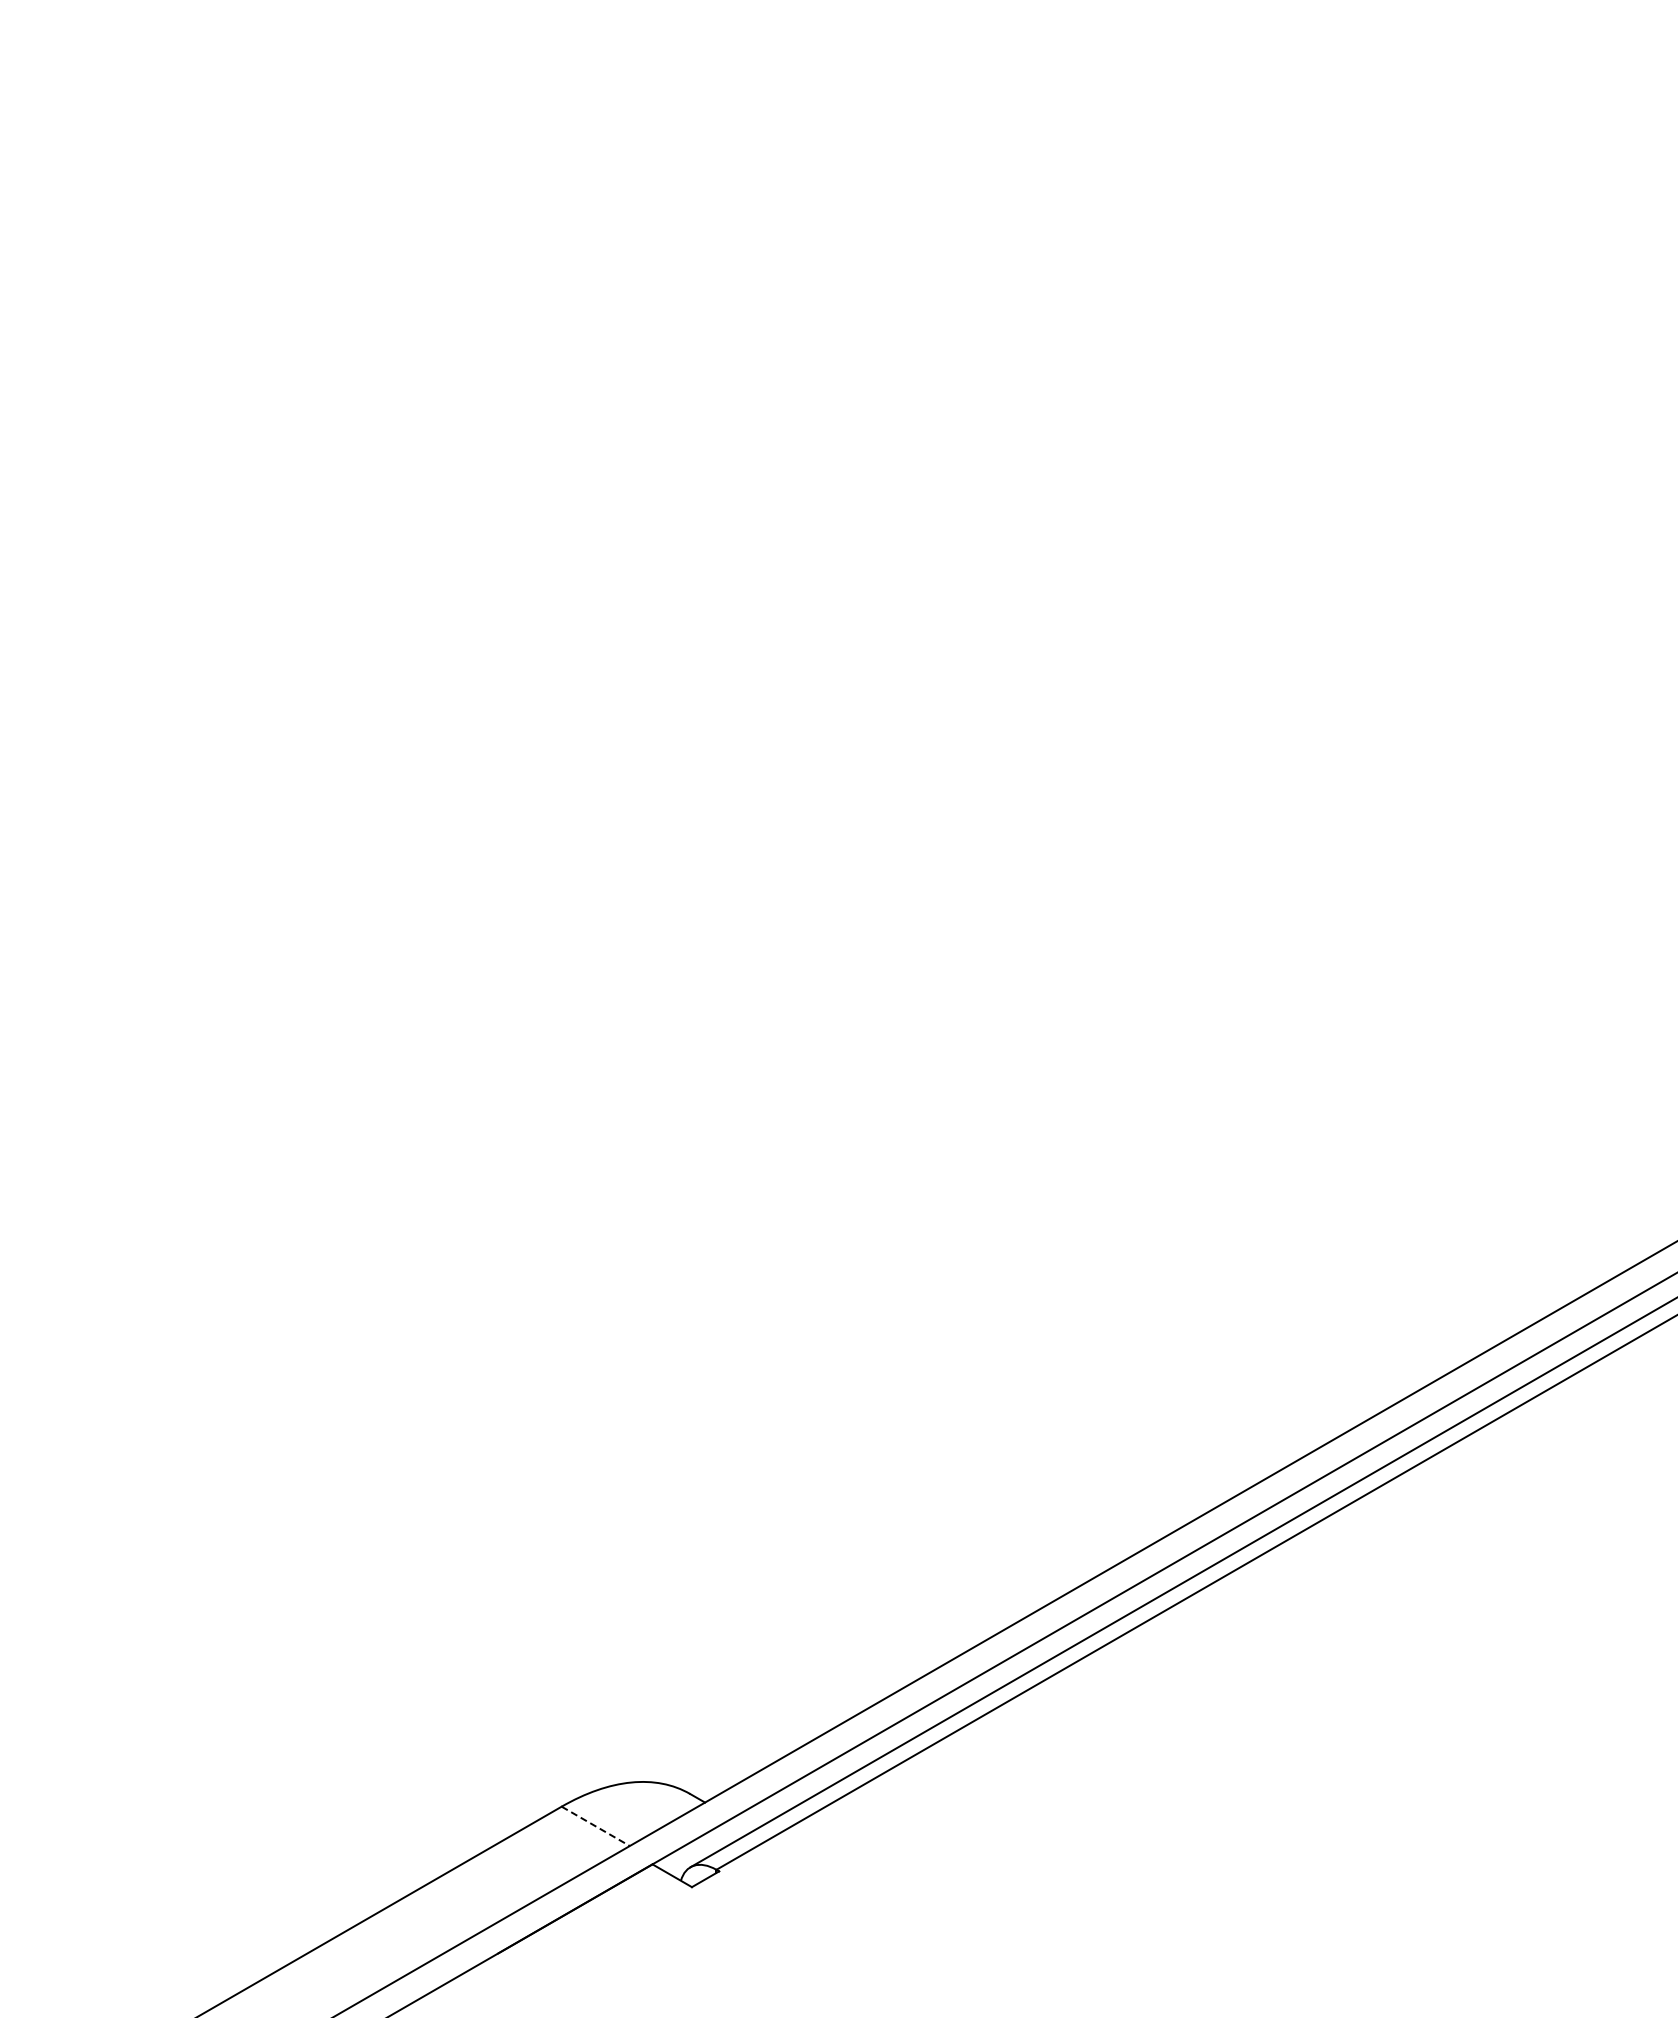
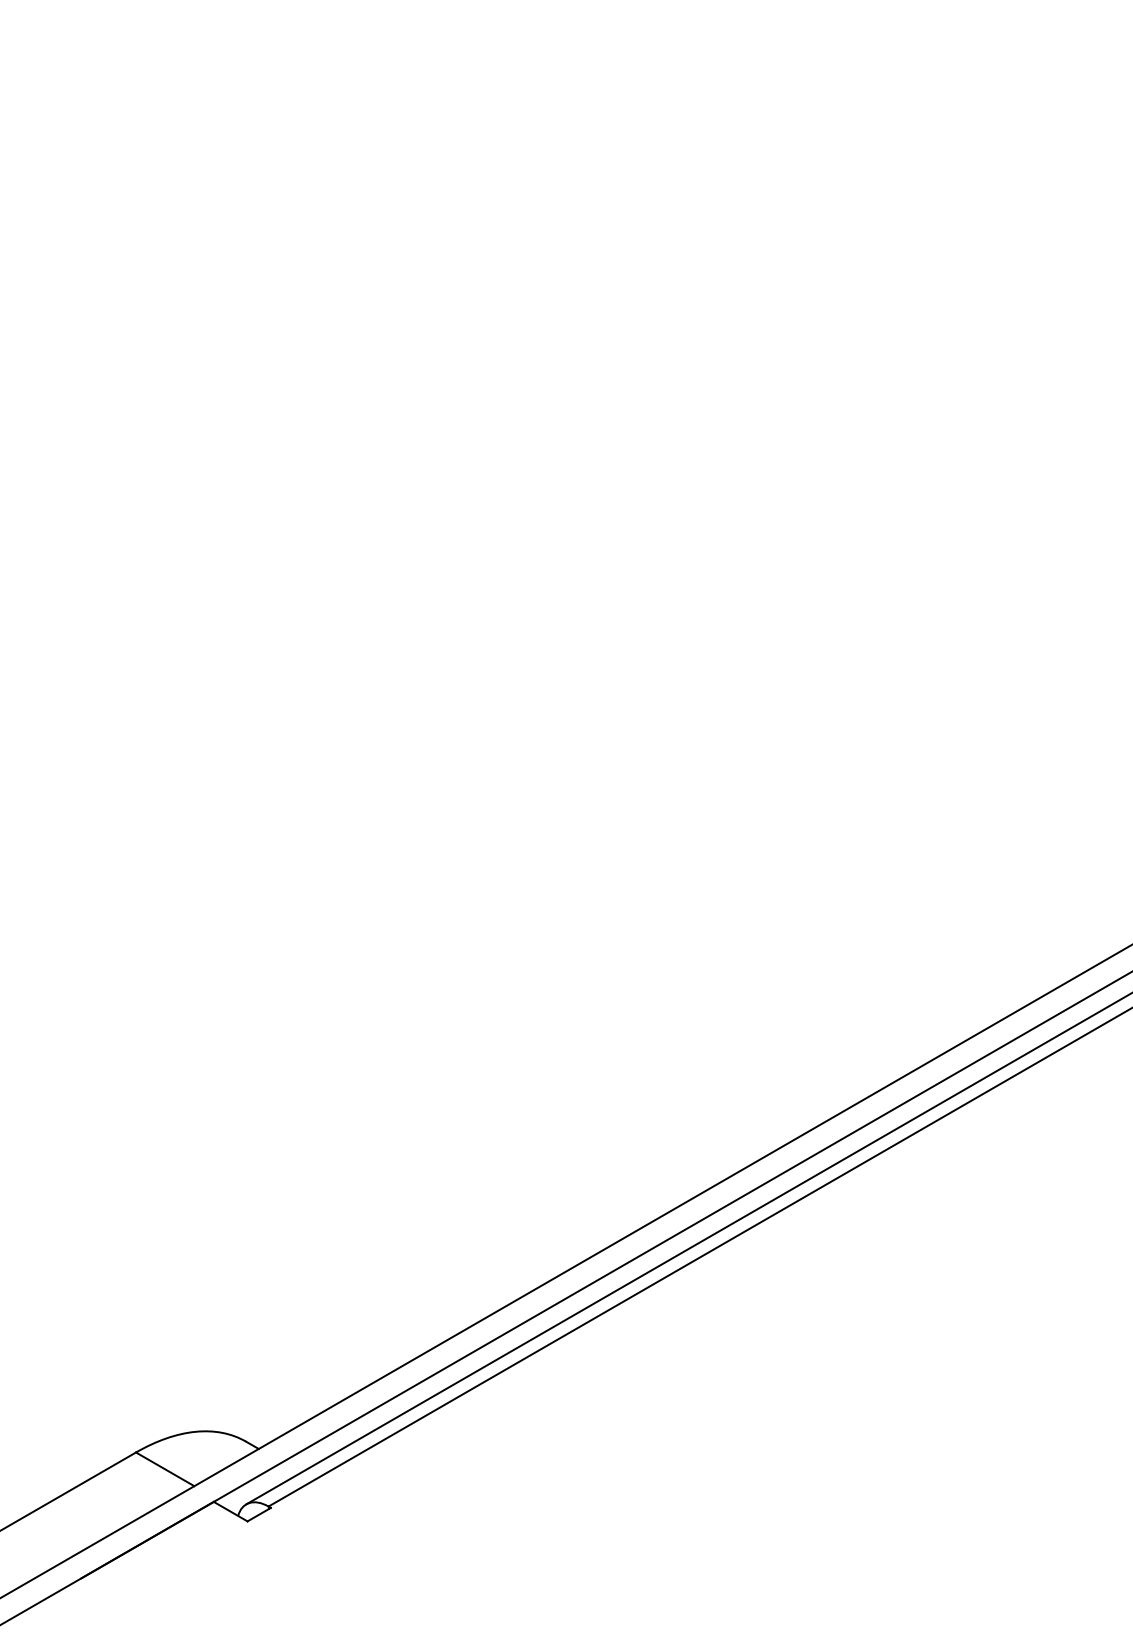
line: (596, 1826) -> (165, 1469), dashed -> solid

